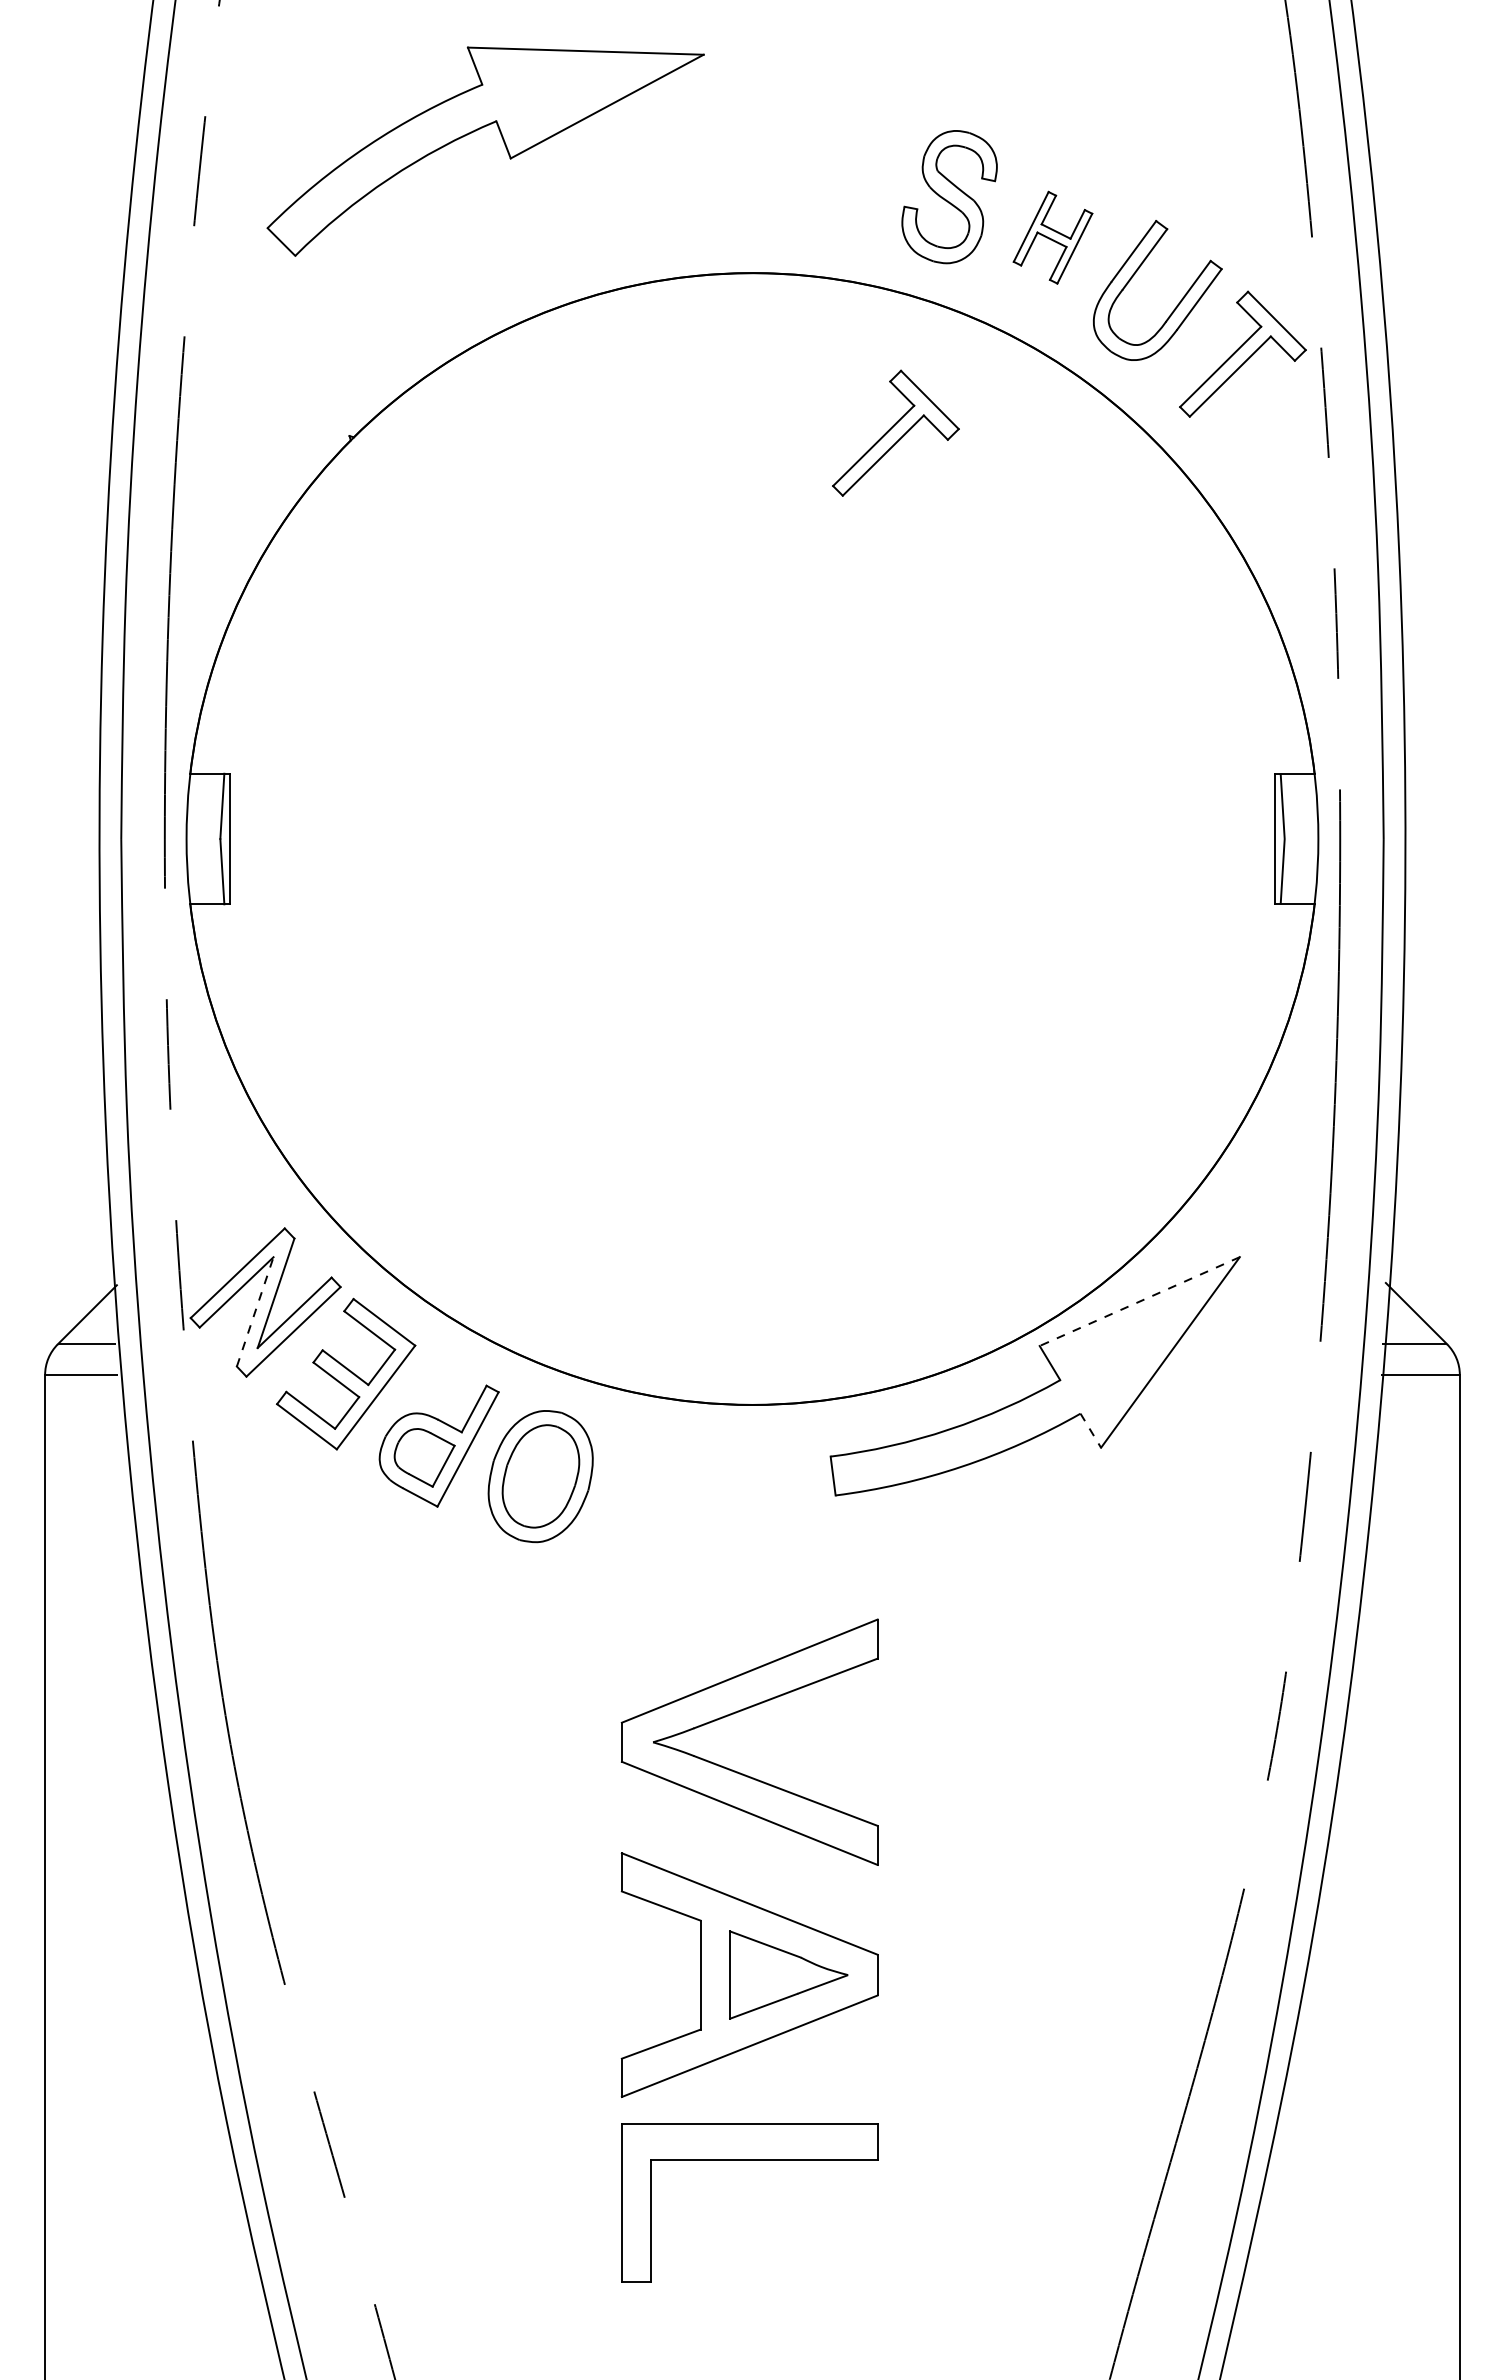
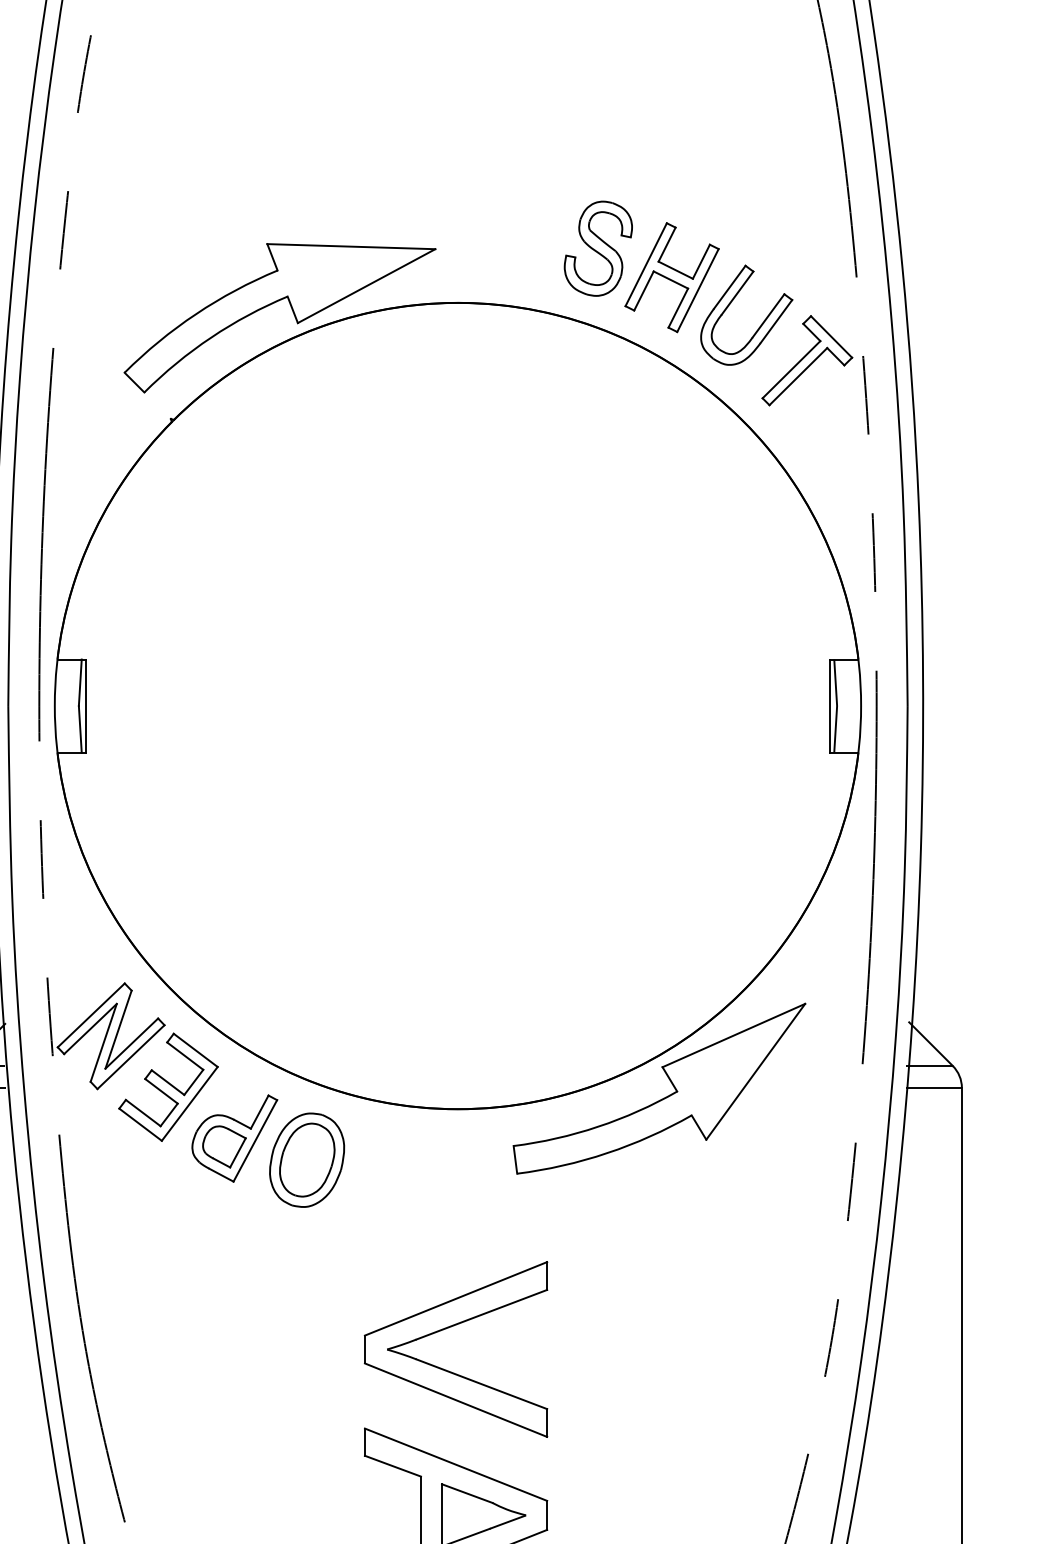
part: (504, 145) -> (293, 313), moved
part: (1052, 237) -> (671, 277), size x1.67
part: (895, 432) -> (559, 416), removed
line: (1139, 1301) -> (733, 1035), dashed -> solid
line: (255, 1311) -> (103, 1042), dashed -> solid
line: (1090, 1430) -> (698, 1127), dashed -> solid

